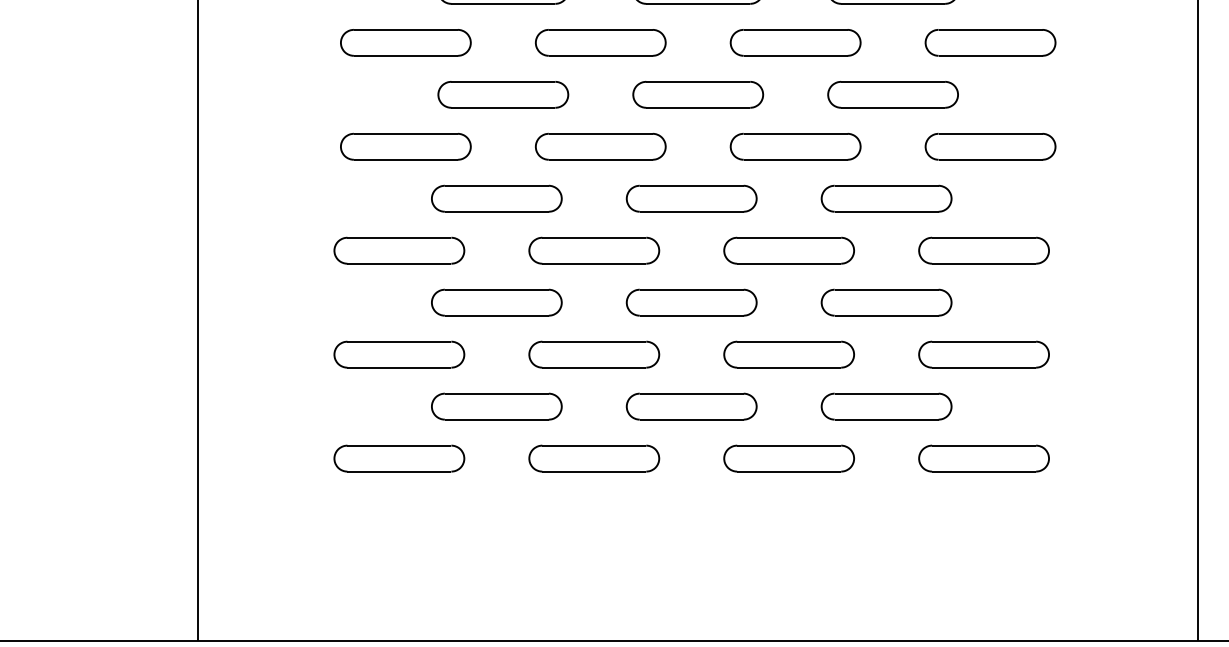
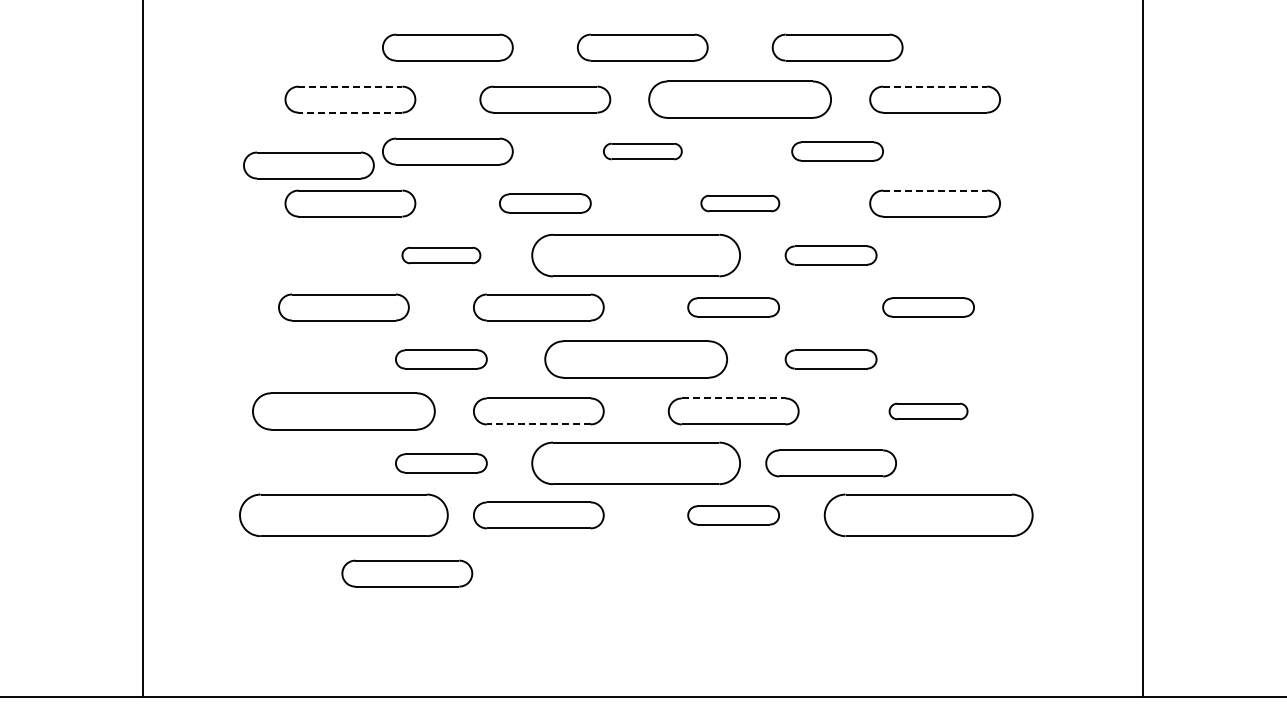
line: (405, 29) -> (350, 86), solid -> dashed
line: (990, 29) -> (935, 86), solid -> dashed
part: (795, 42) -> (740, 99), size x1.4
line: (405, 55) -> (350, 112), solid -> dashed
part: (697, 94) -> (642, 151), size x0.6
part: (892, 94) -> (837, 151), size x0.7
part: (363, 108) -> (308, 165), added
line: (990, 133) -> (935, 190), solid -> dashed
part: (600, 146) -> (545, 203), size x0.7
part: (795, 146) -> (740, 203), size x0.6
part: (496, 198) -> (441, 255), size x0.6
part: (691, 198) -> (636, 255), size x1.6
part: (885, 198) -> (830, 255), size x0.7
part: (788, 250) -> (733, 307), size x0.7
part: (983, 250) -> (928, 307), size x0.7
part: (496, 302) -> (441, 359), size x0.7
part: (691, 302) -> (636, 359), size x1.4
part: (885, 302) -> (830, 359), size x0.7
line: (788, 341) -> (733, 398), solid -> dashed
part: (398, 354) -> (343, 411), size x1.4
part: (983, 354) -> (928, 411), size x0.6
line: (593, 367) -> (538, 424), solid -> dashed
part: (496, 406) -> (441, 463), size x0.7
part: (691, 406) -> (636, 463), size x1.6
part: (398, 458) -> (343, 515), size x1.6
part: (788, 458) -> (733, 515), size x0.7
part: (983, 458) -> (928, 515), size x1.6
part: (462, 516) -> (407, 573), added

